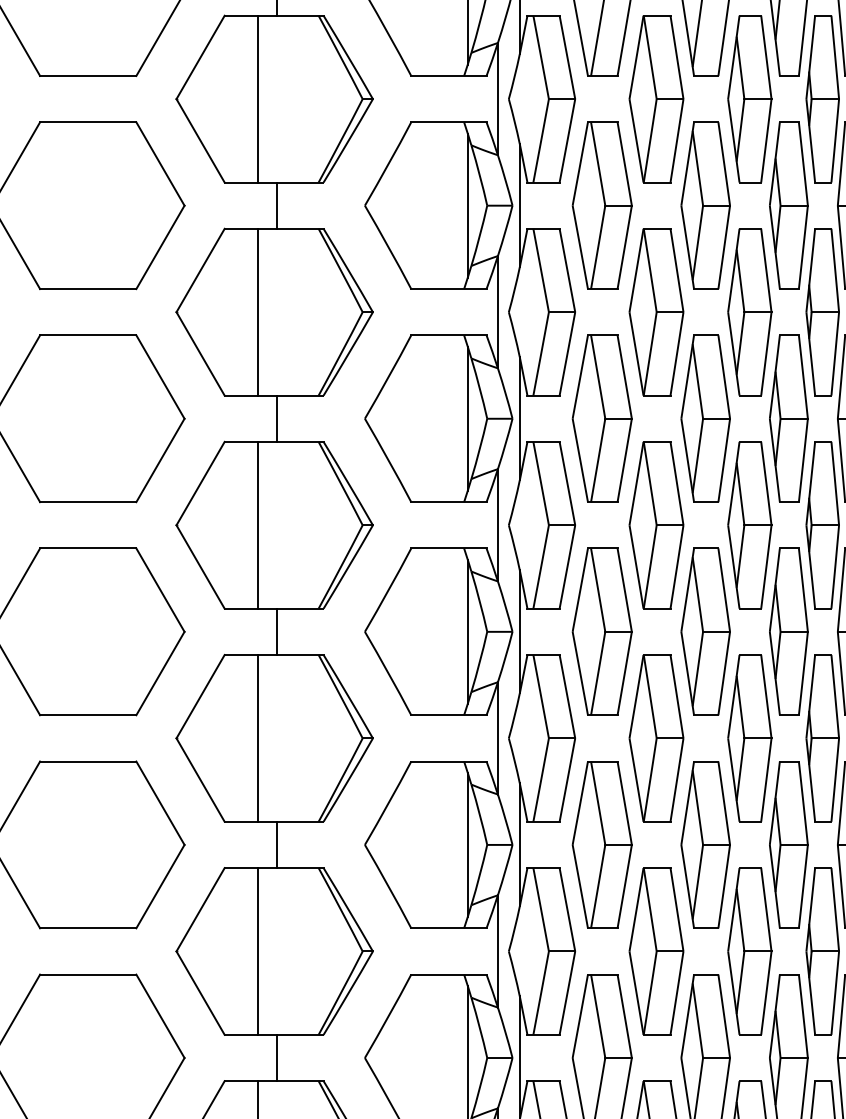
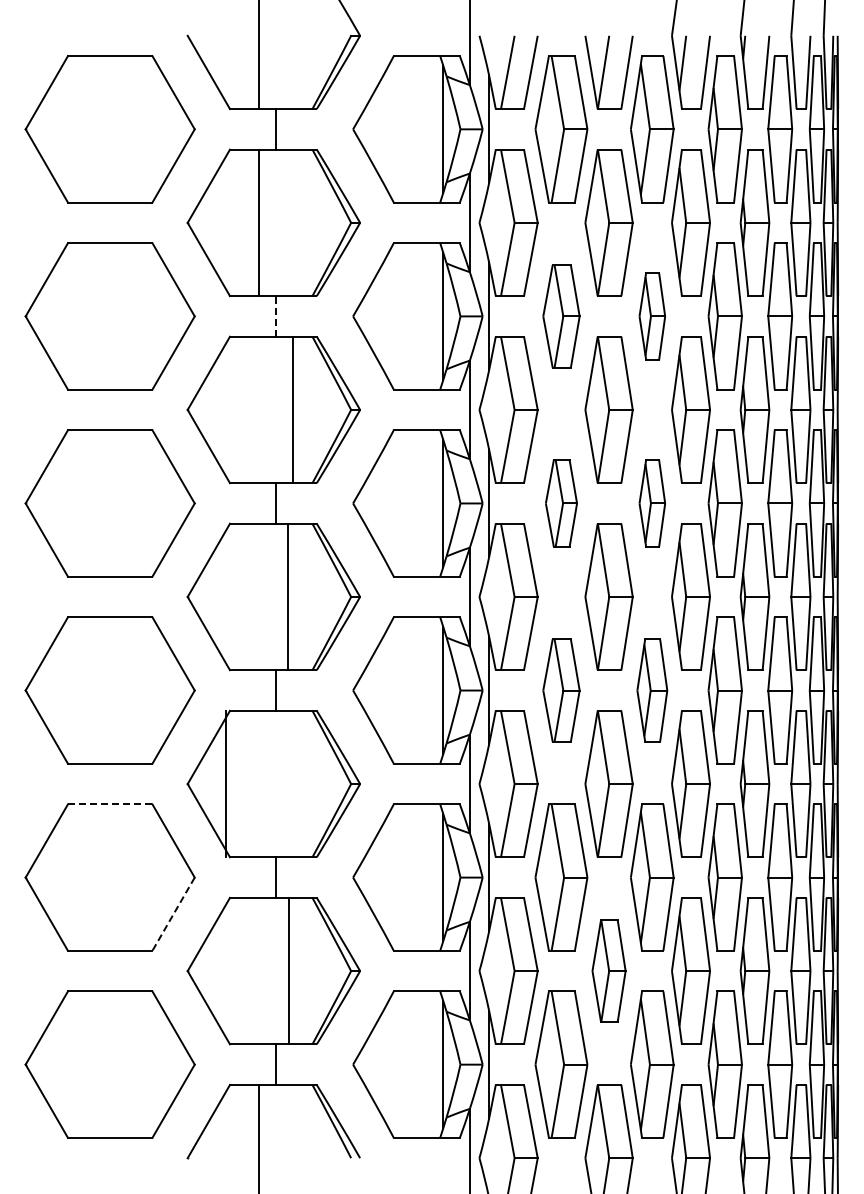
line: (277, 204) -> (276, 315), solid -> dashed
part: (602, 205) -> (561, 316), size x0.7
part: (705, 205) -> (652, 316), size x0.6
line: (258, 311) -> (293, 409), moved
part: (602, 418) -> (561, 503), size x0.6
part: (705, 418) -> (652, 503), size x0.6
line: (258, 524) -> (288, 596), moved
part: (602, 631) -> (561, 690), size x0.7
part: (705, 631) -> (652, 690), size x0.7
line: (258, 737) -> (226, 783), moved
line: (88, 761) -> (110, 804), solid -> dashed
line: (160, 886) -> (173, 914), solid -> dashed
line: (258, 950) -> (289, 970), moved
part: (655, 950) -> (608, 970), size x0.7

